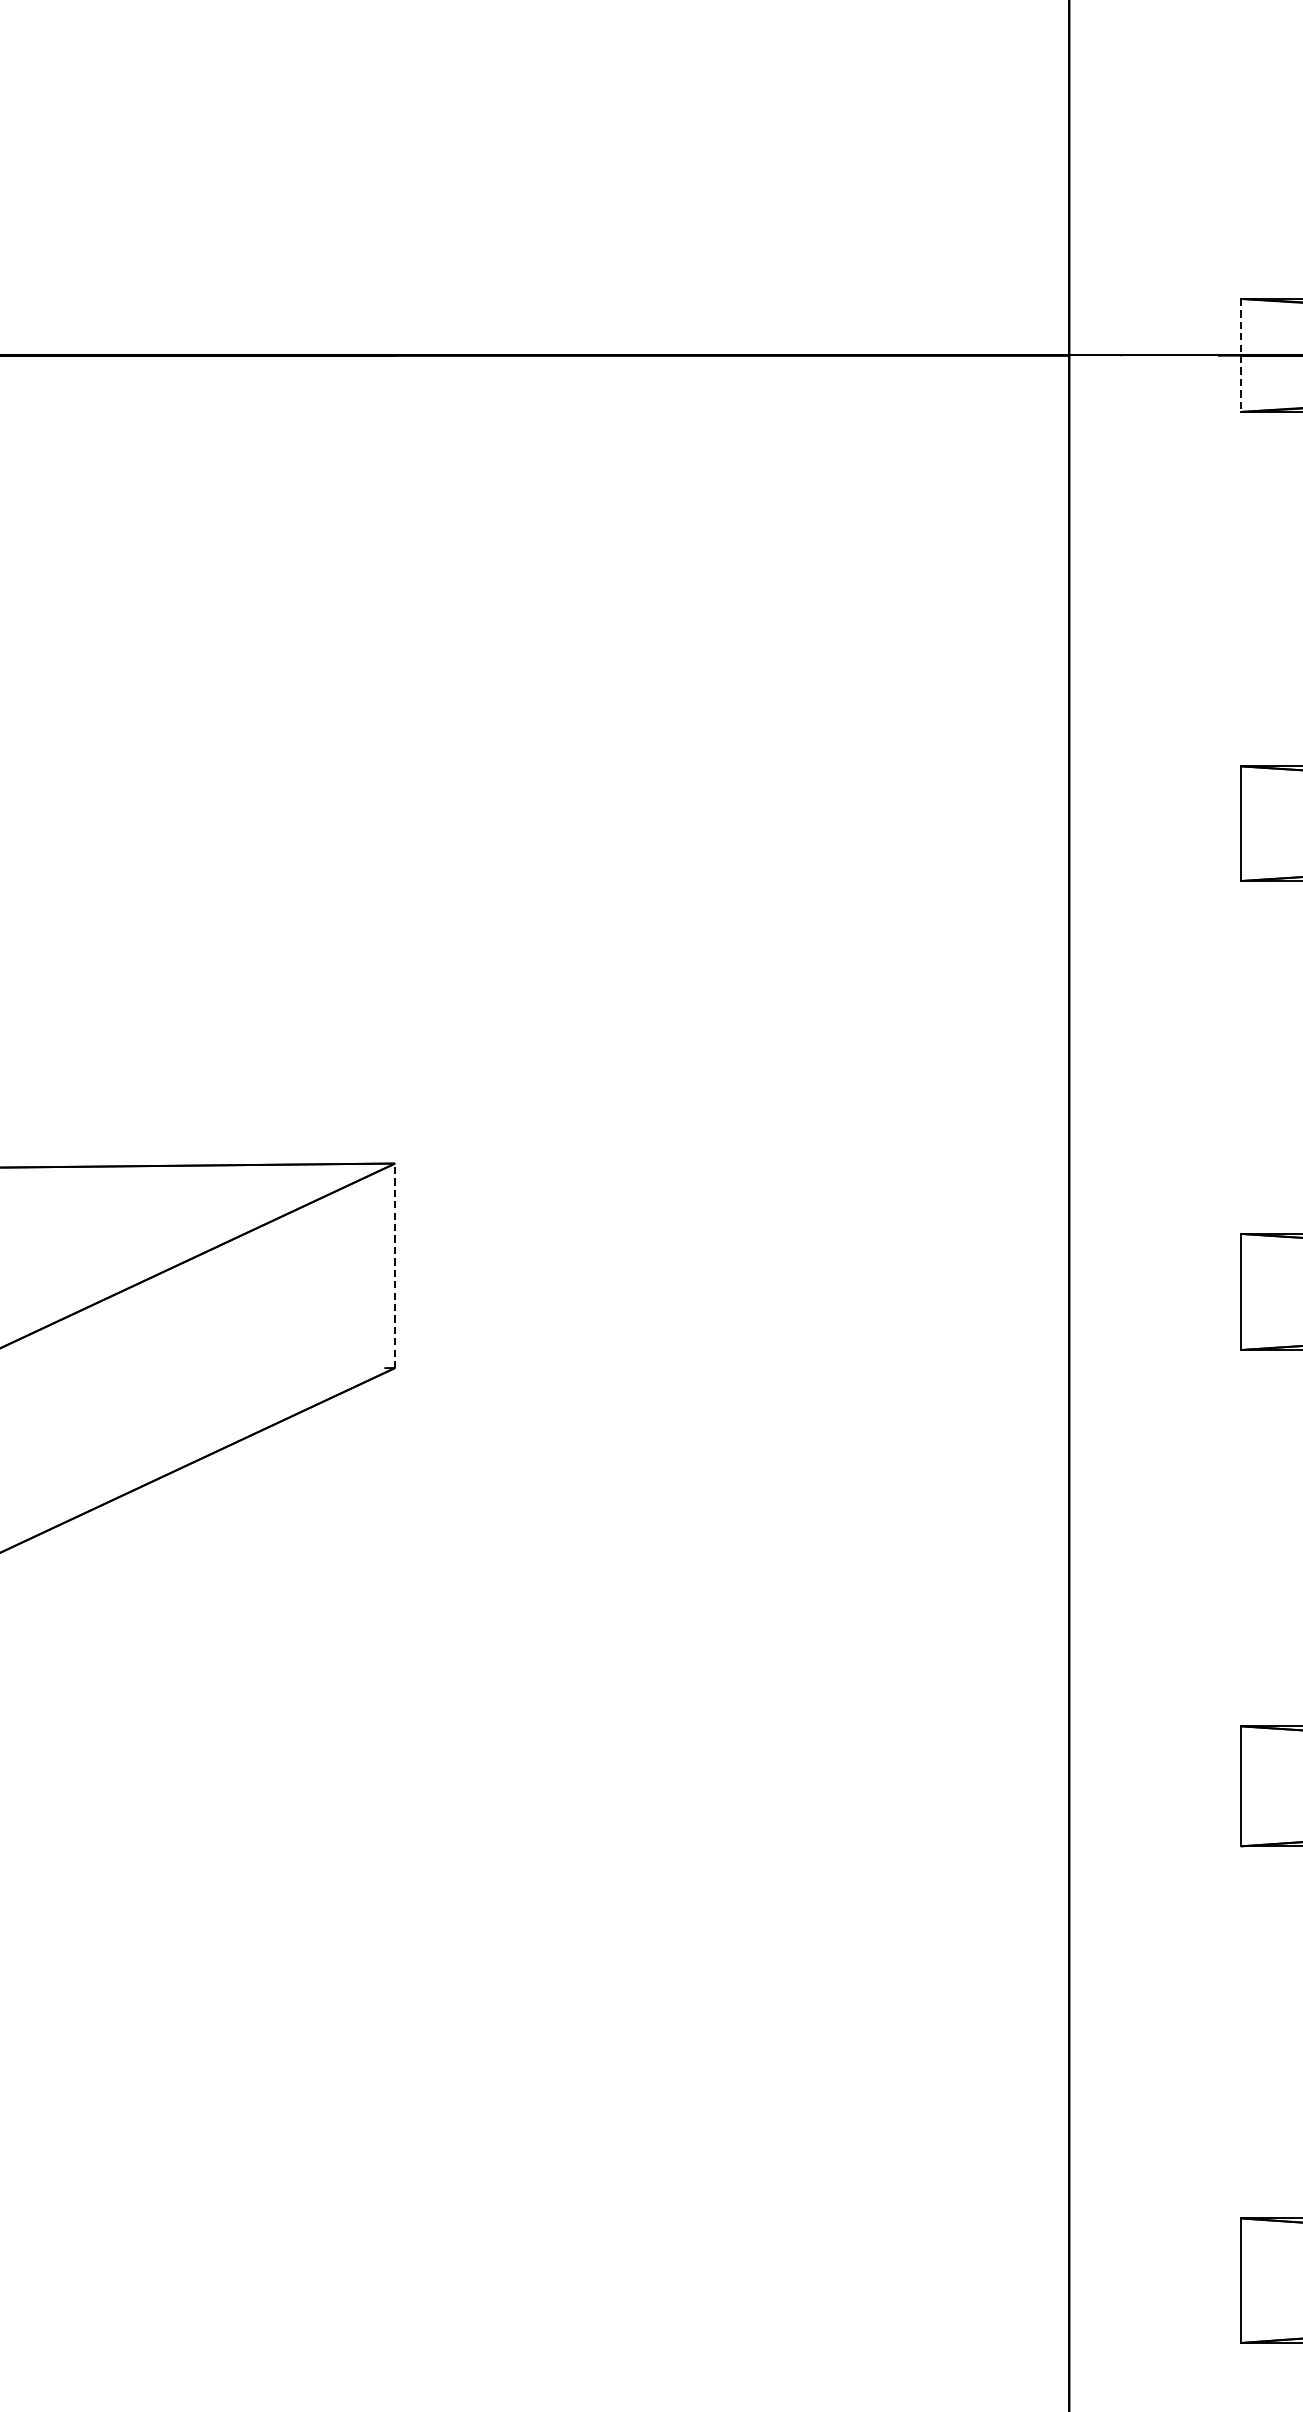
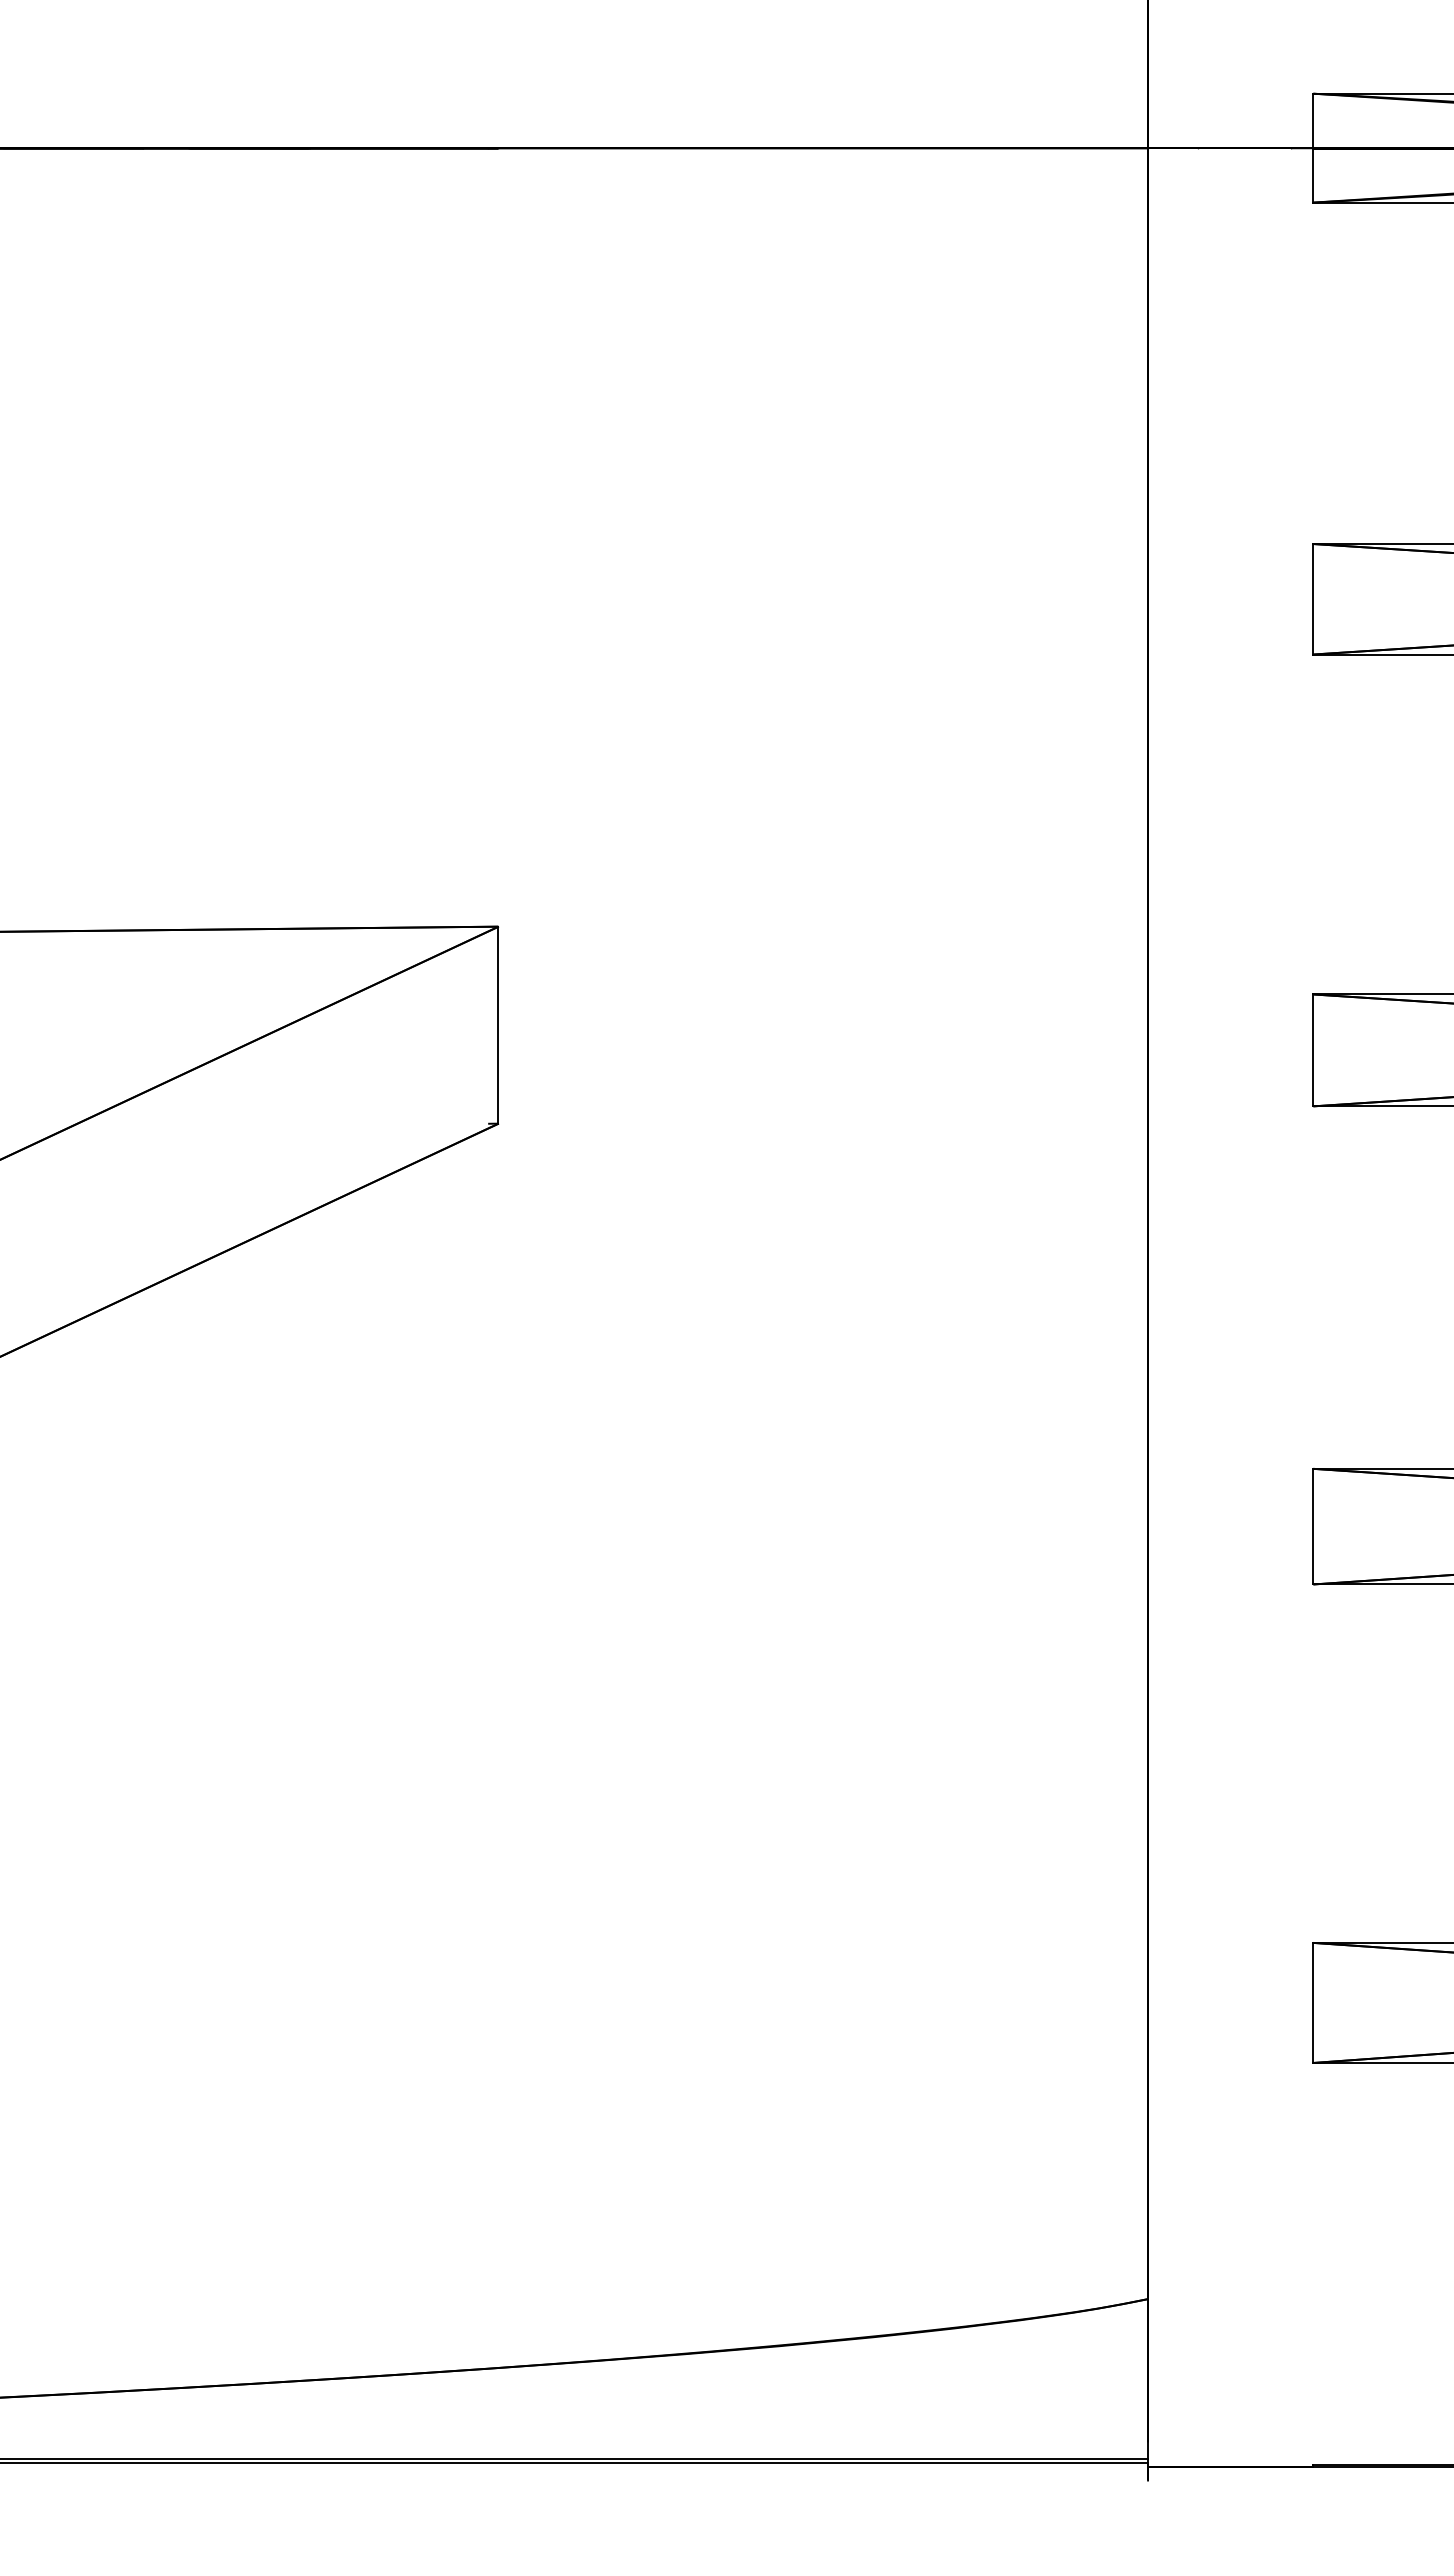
line: (1241, 355) -> (1313, 148), dashed -> solid
line: (395, 1265) -> (498, 1024), dashed -> solid

